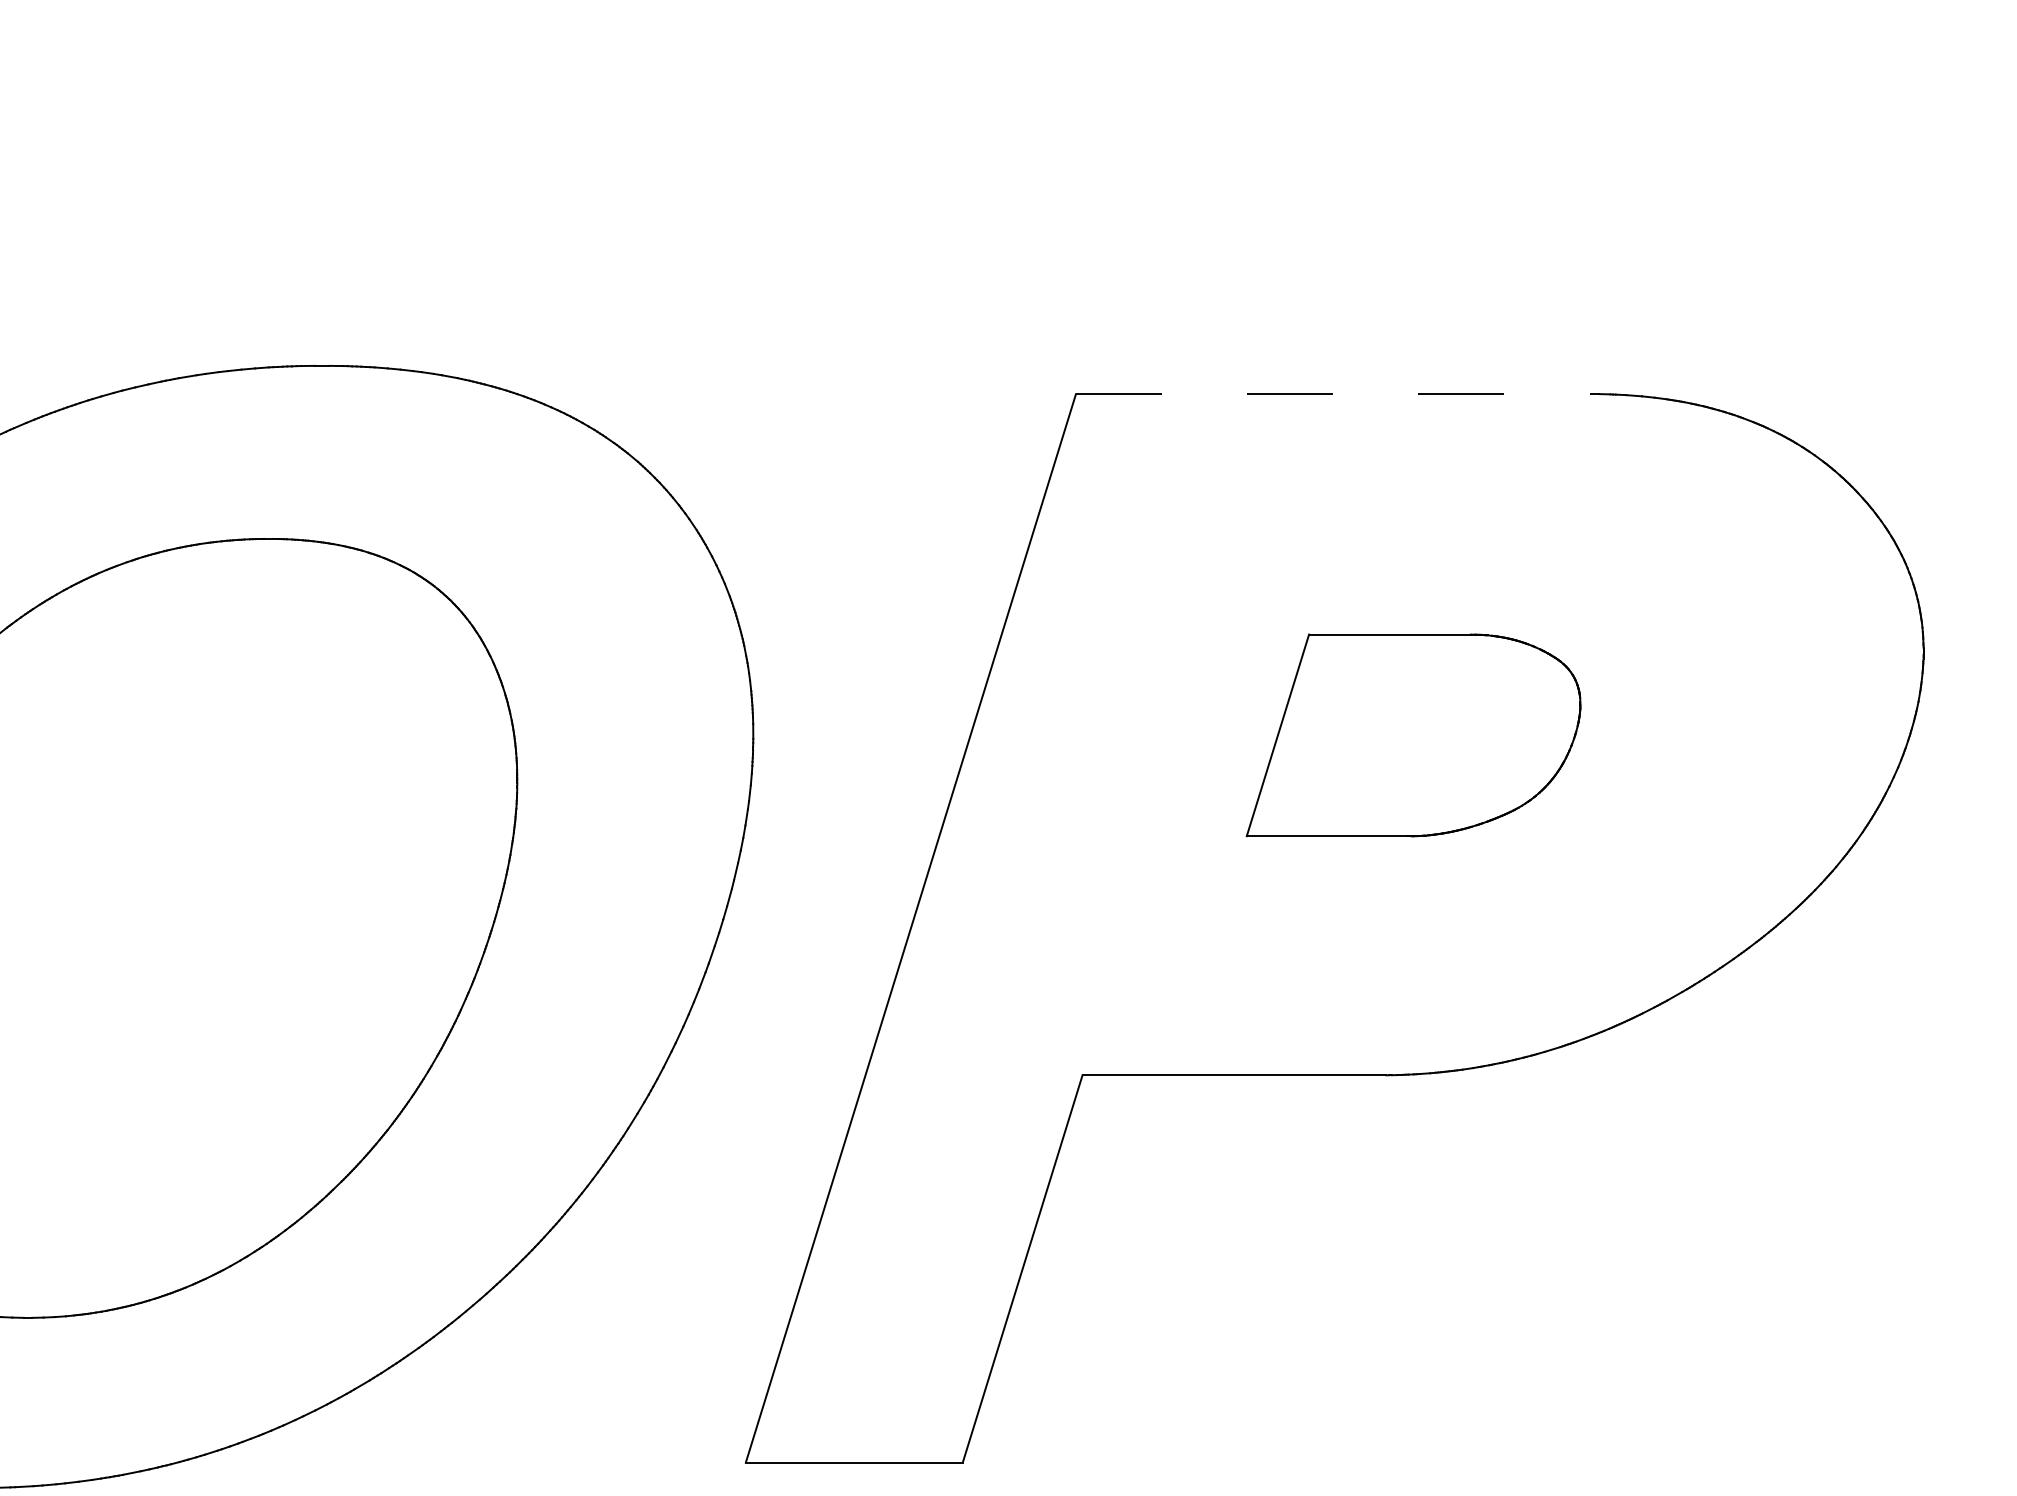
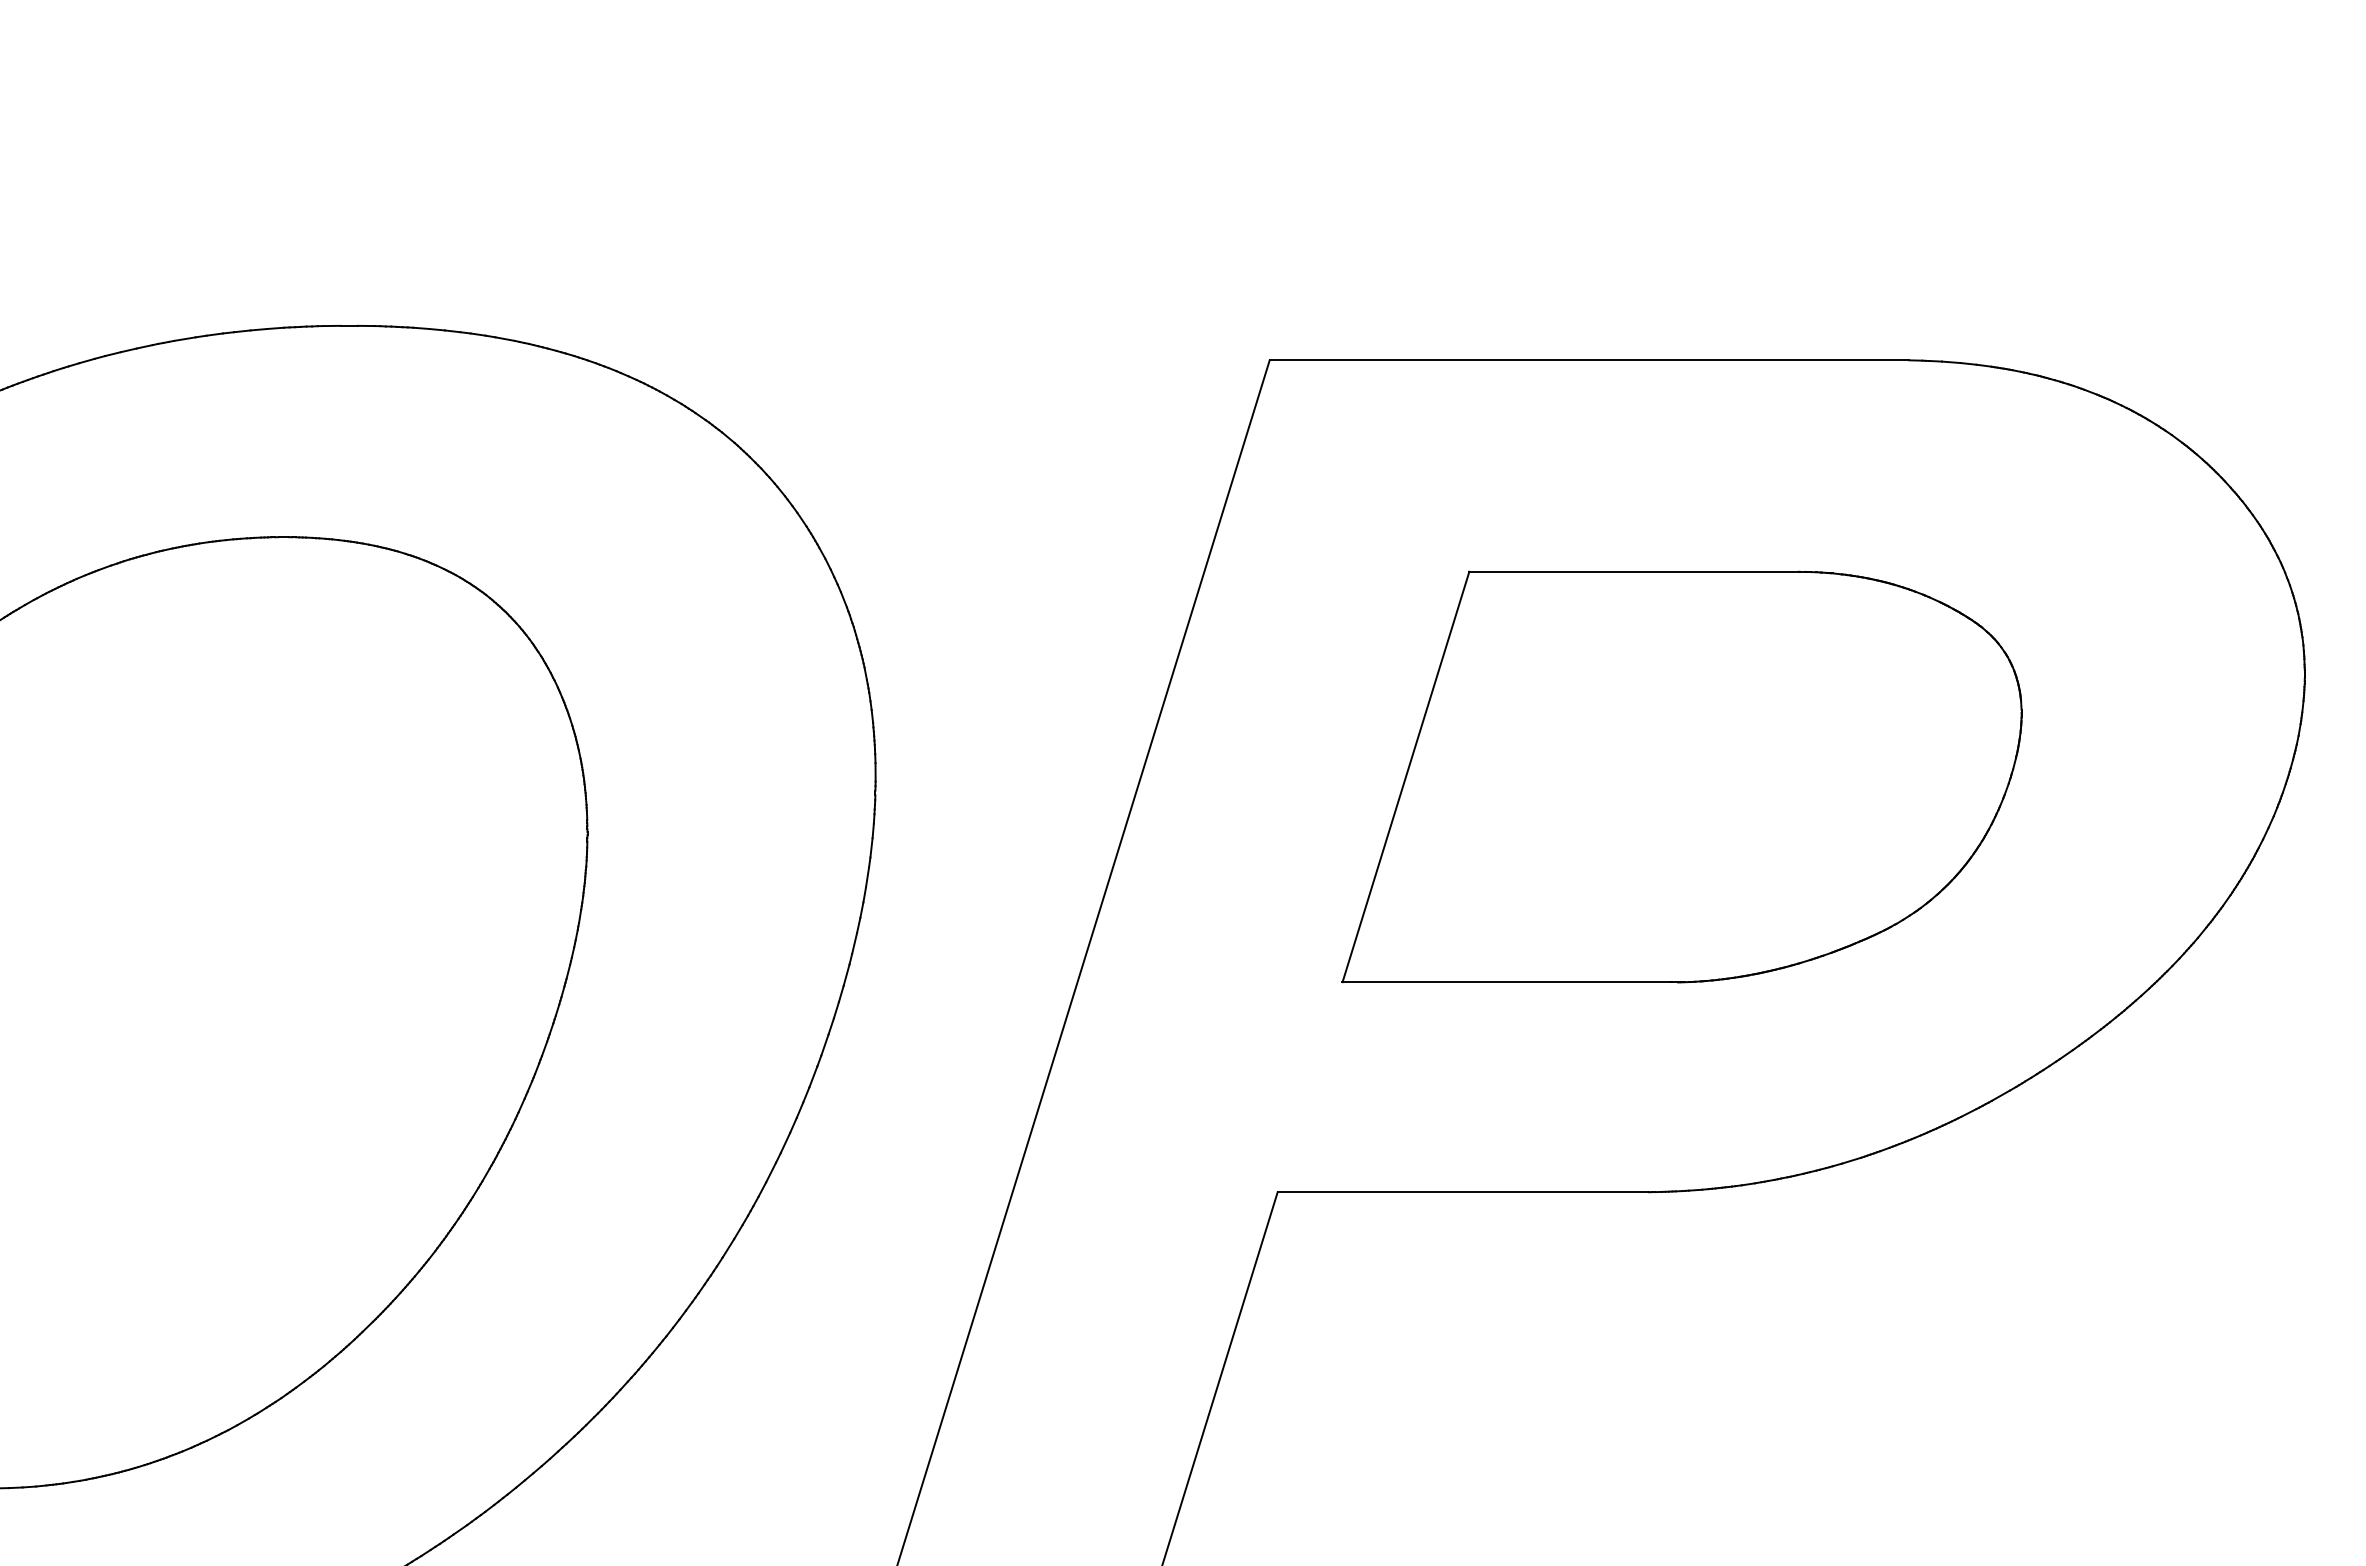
line: (1337, 394) -> (1589, 360), dashed -> solid
part: (1413, 735) -> (1681, 777), size x1.67

